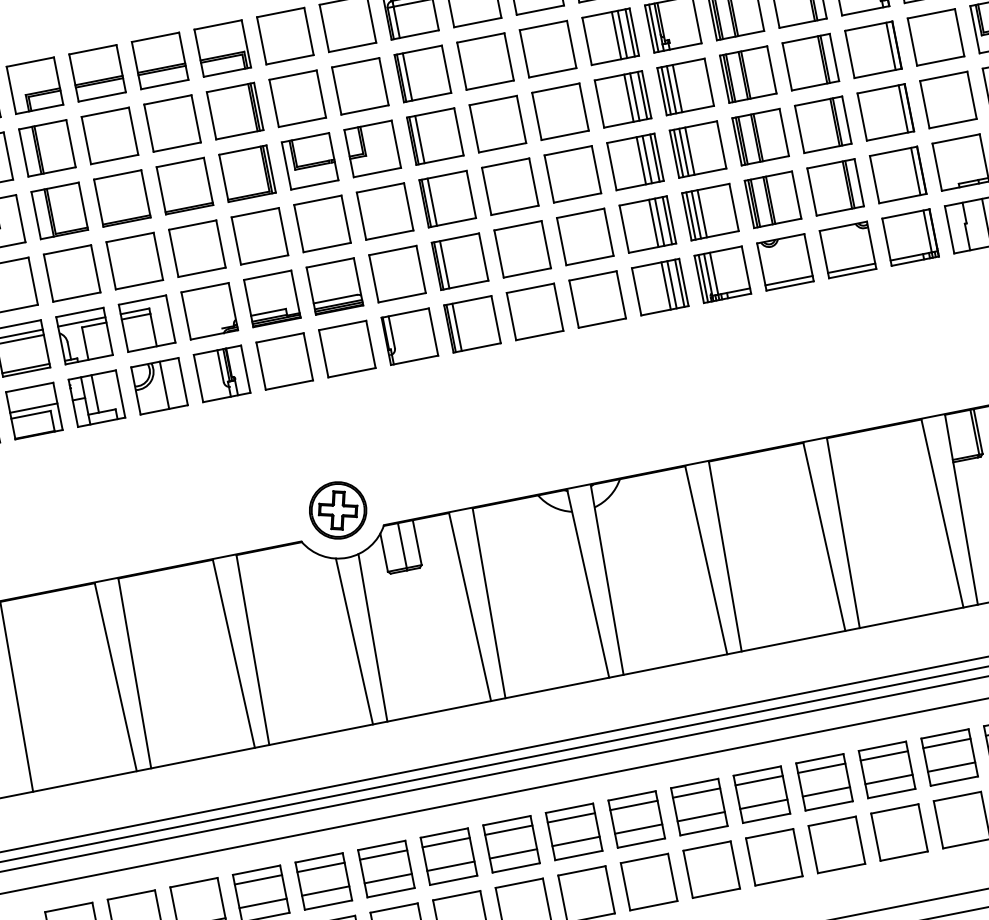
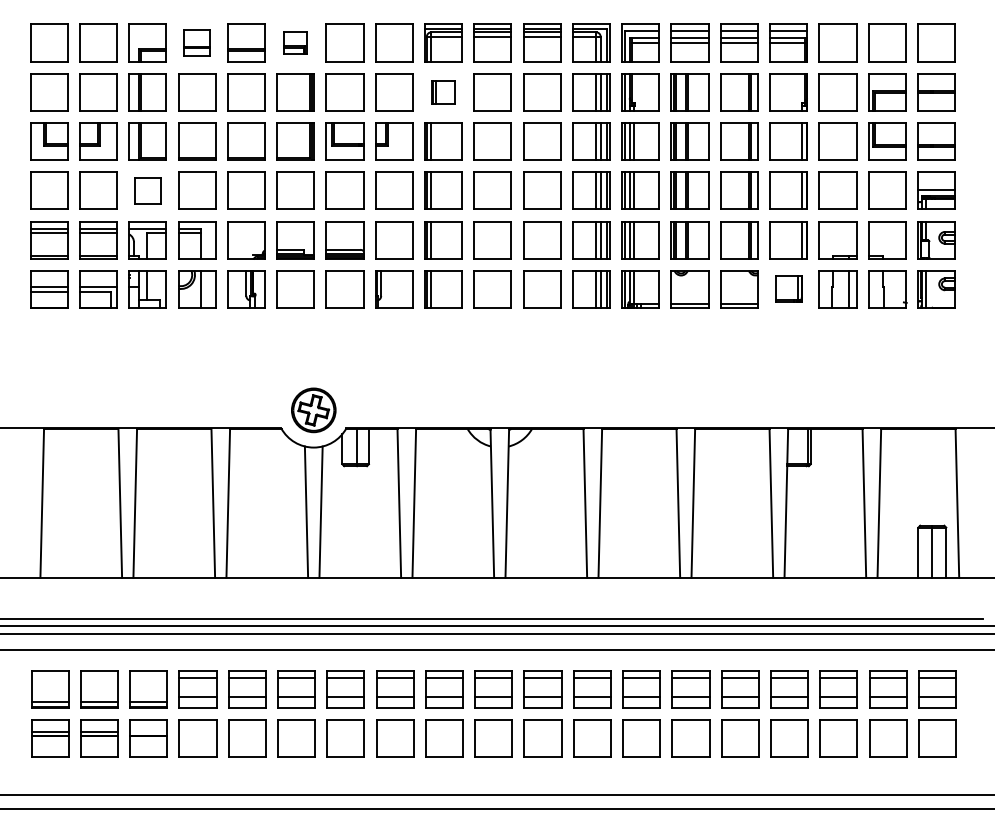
part: (222, 47) -> (295, 42), size x0.6
part: (97, 72) -> (197, 42), size x0.7
part: (422, 74) -> (443, 92), size x0.6
part: (910, 237) -> (788, 289), size x0.7
part: (71, 273) -> (147, 190), size x0.7

